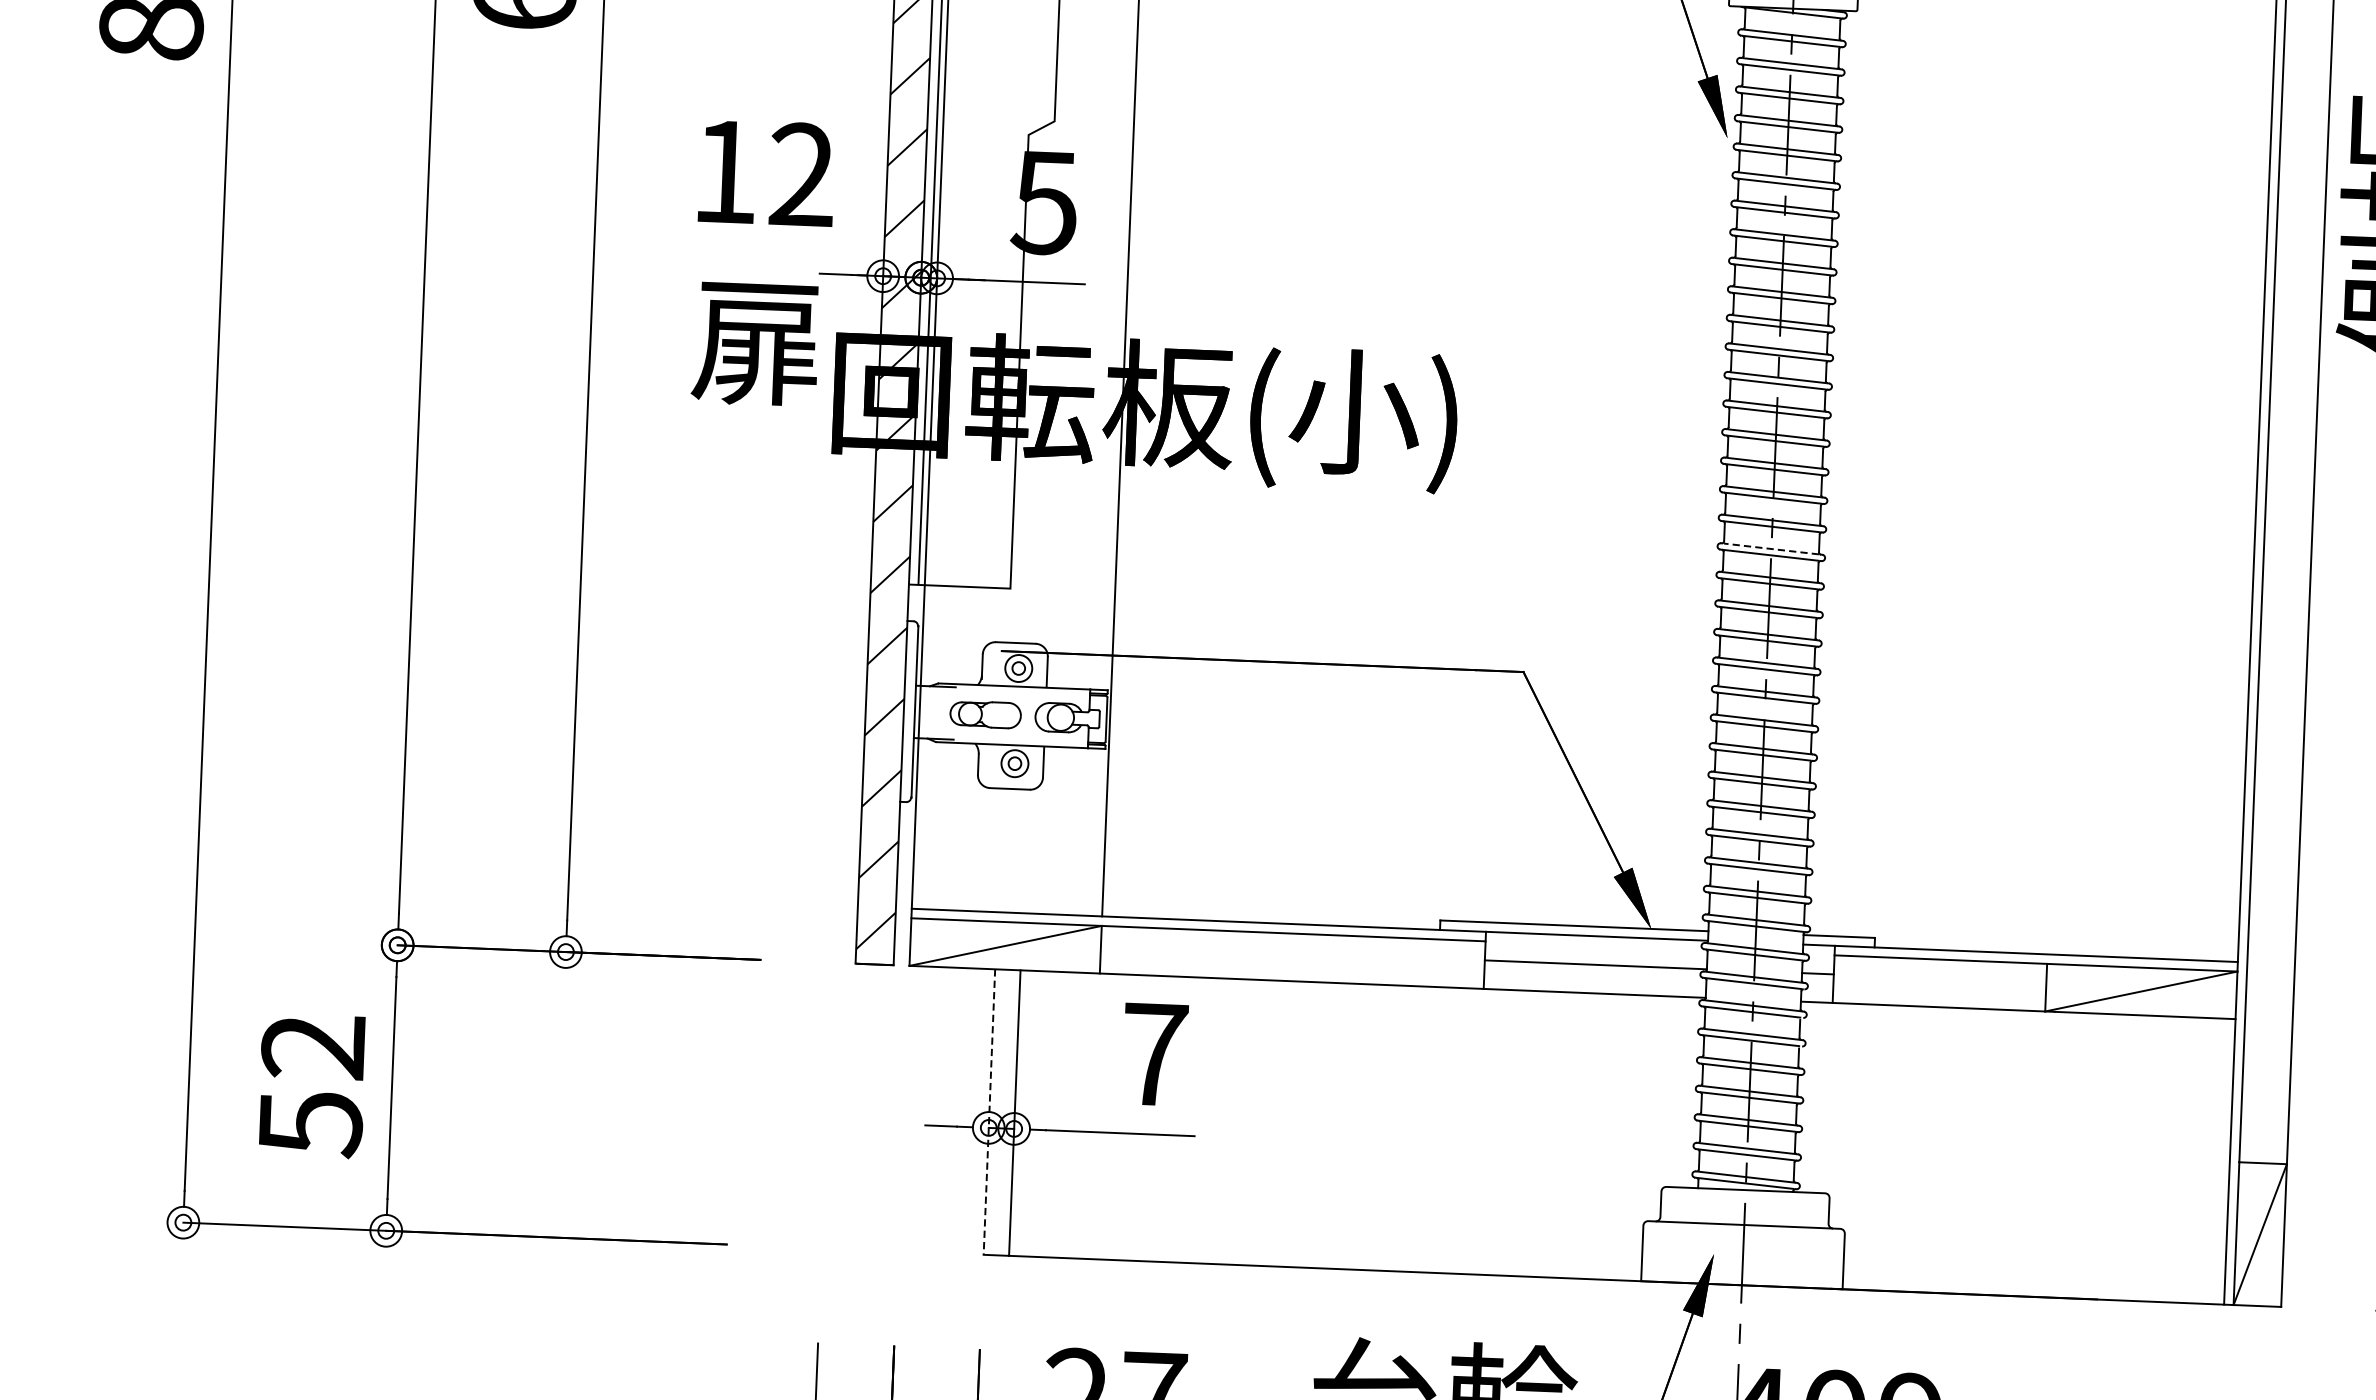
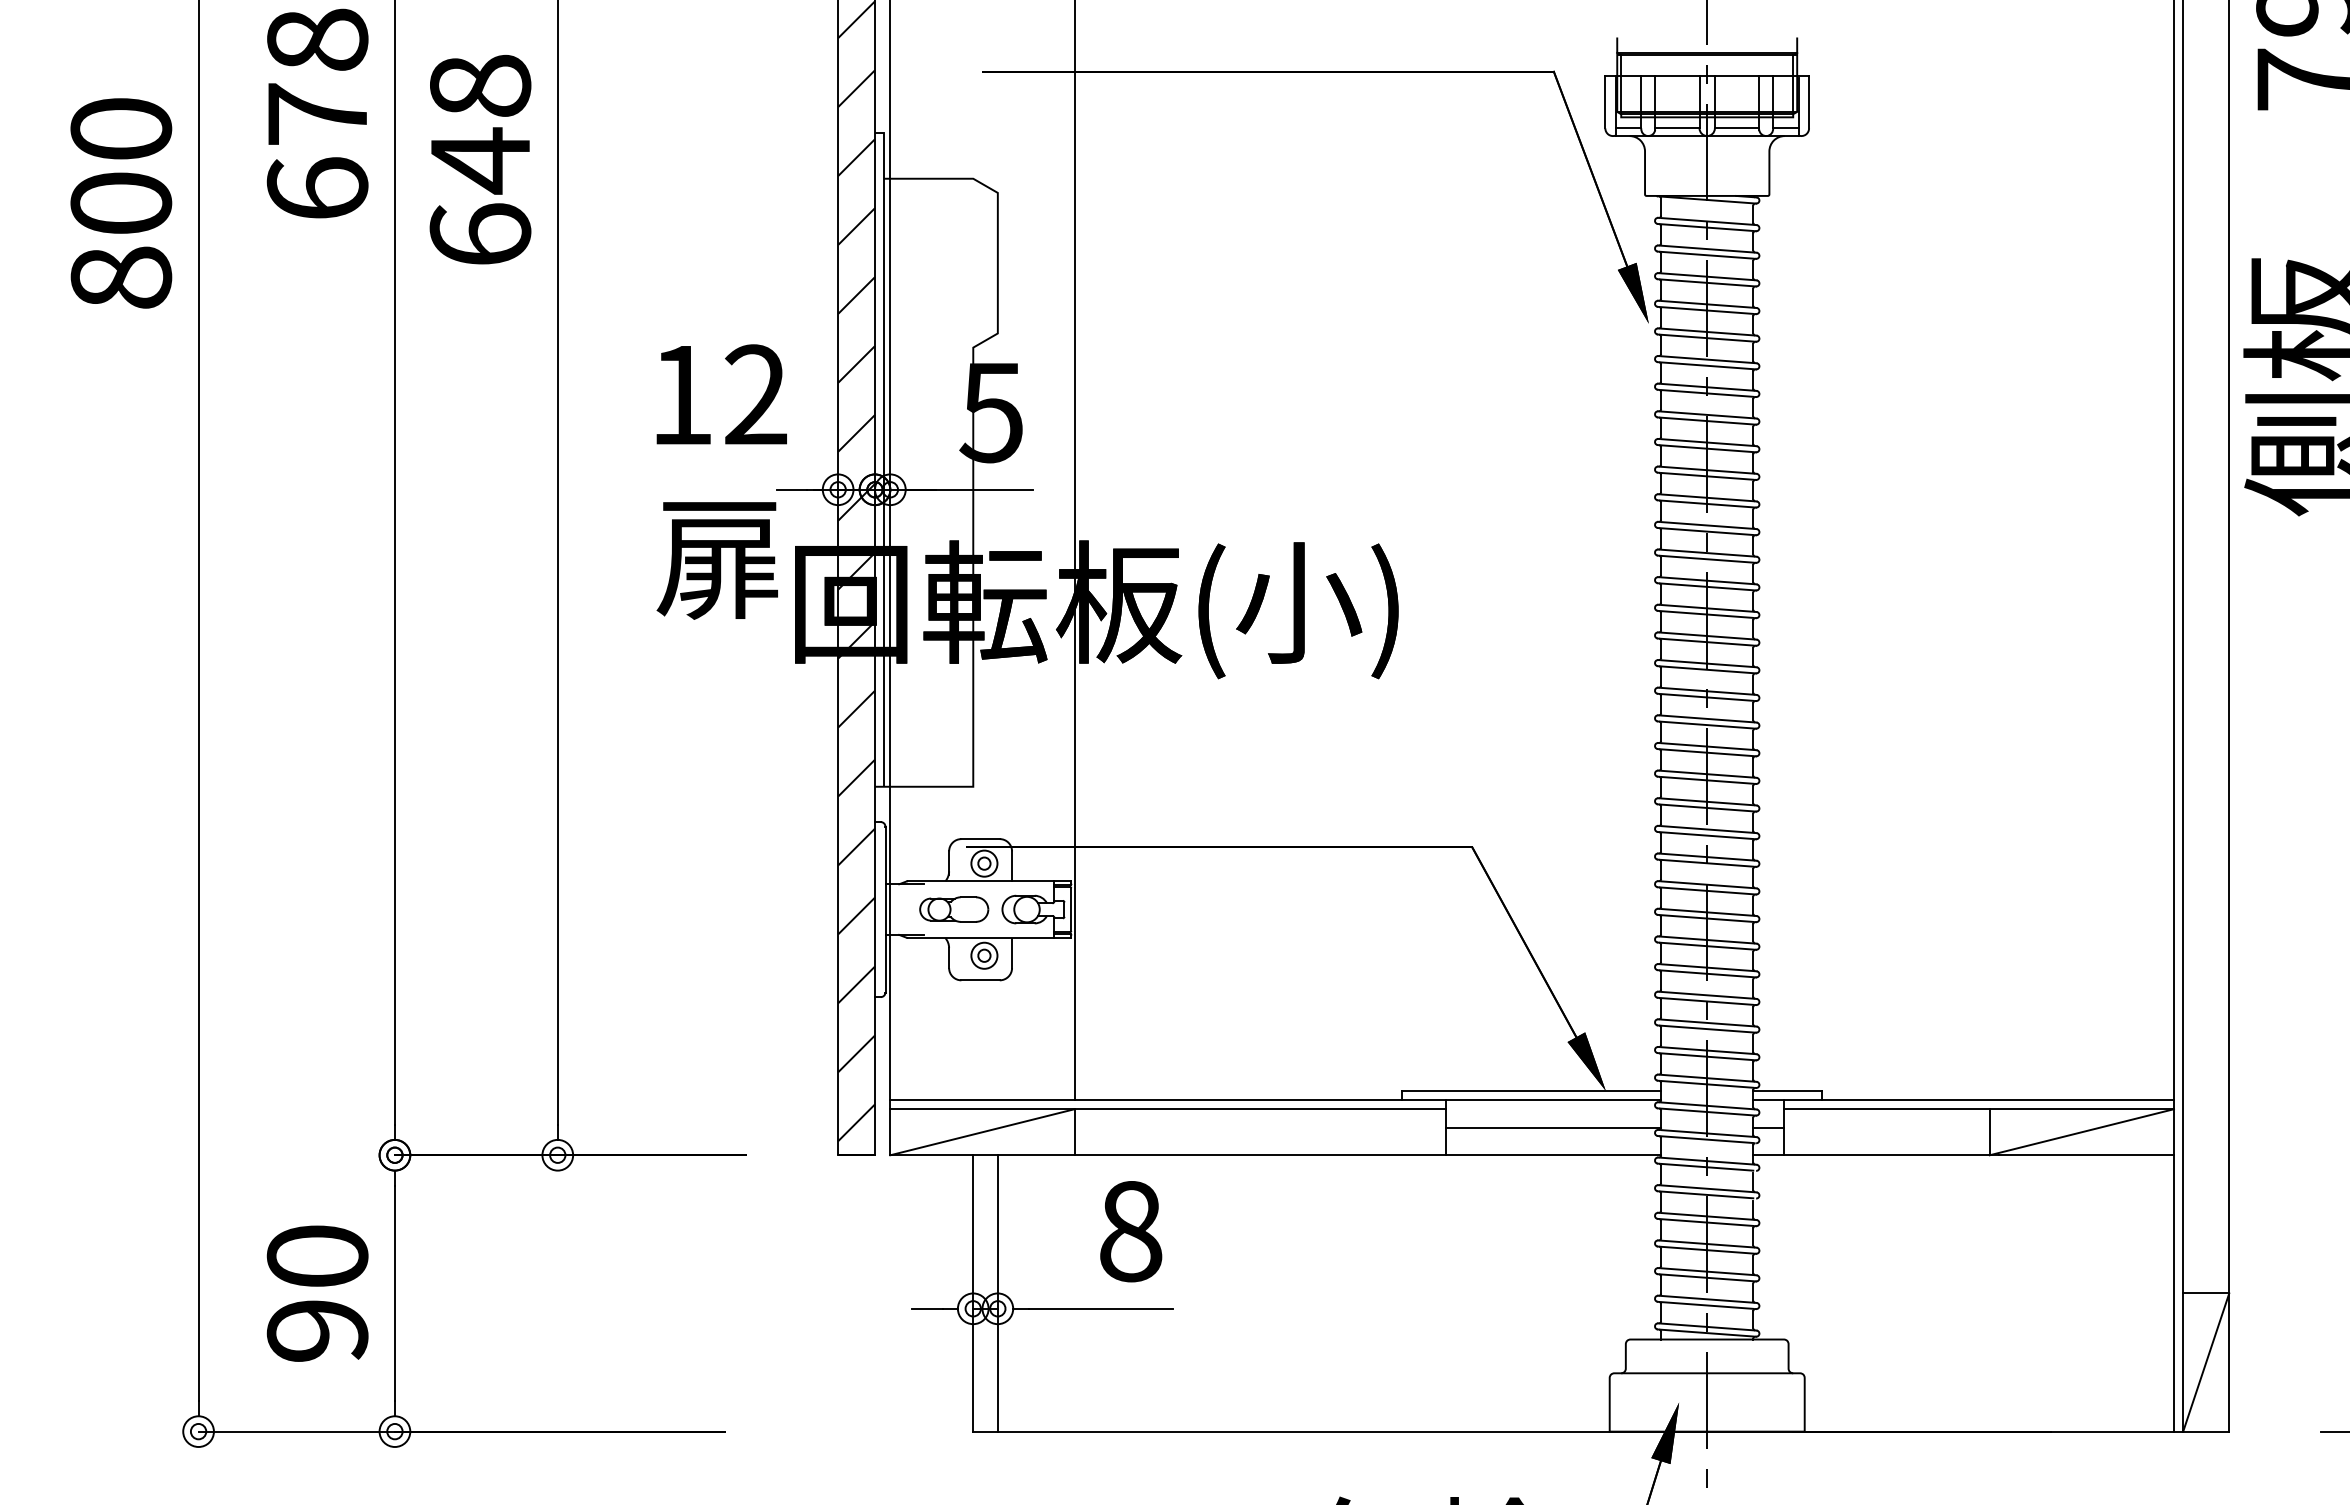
line: (1770, 548) -> (1706, 718), dashed -> solid
text: (1155, 1054) -> (1131, 1231), 7 -> 8
text: (311, 1085) -> (317, 1294), 52 -> 90
line: (989, 1112) -> (973, 1293), dashed -> solid

